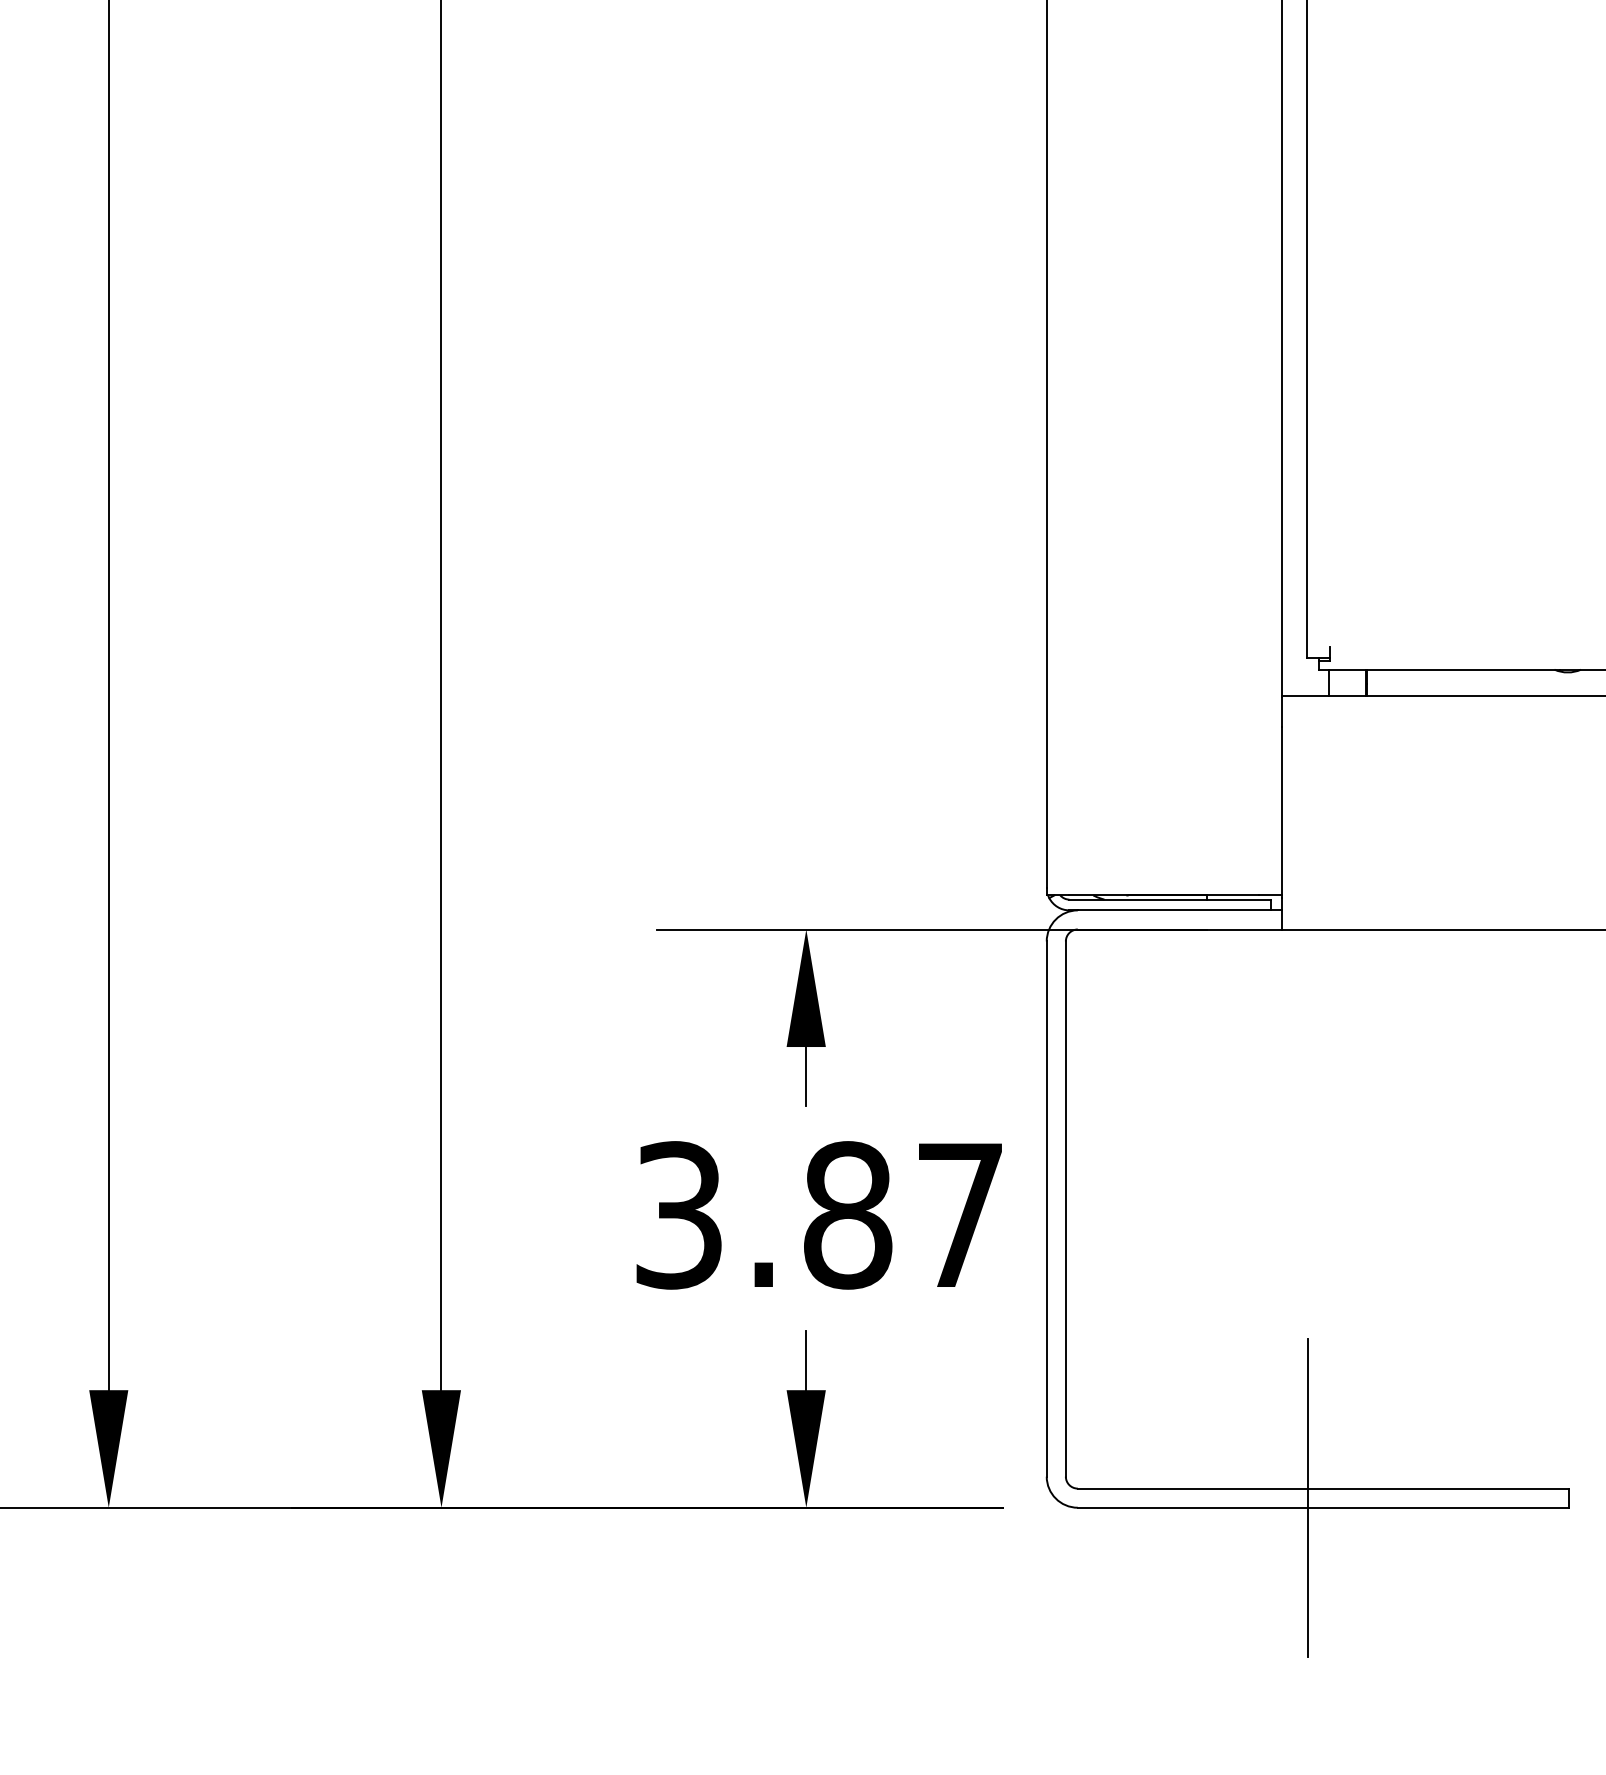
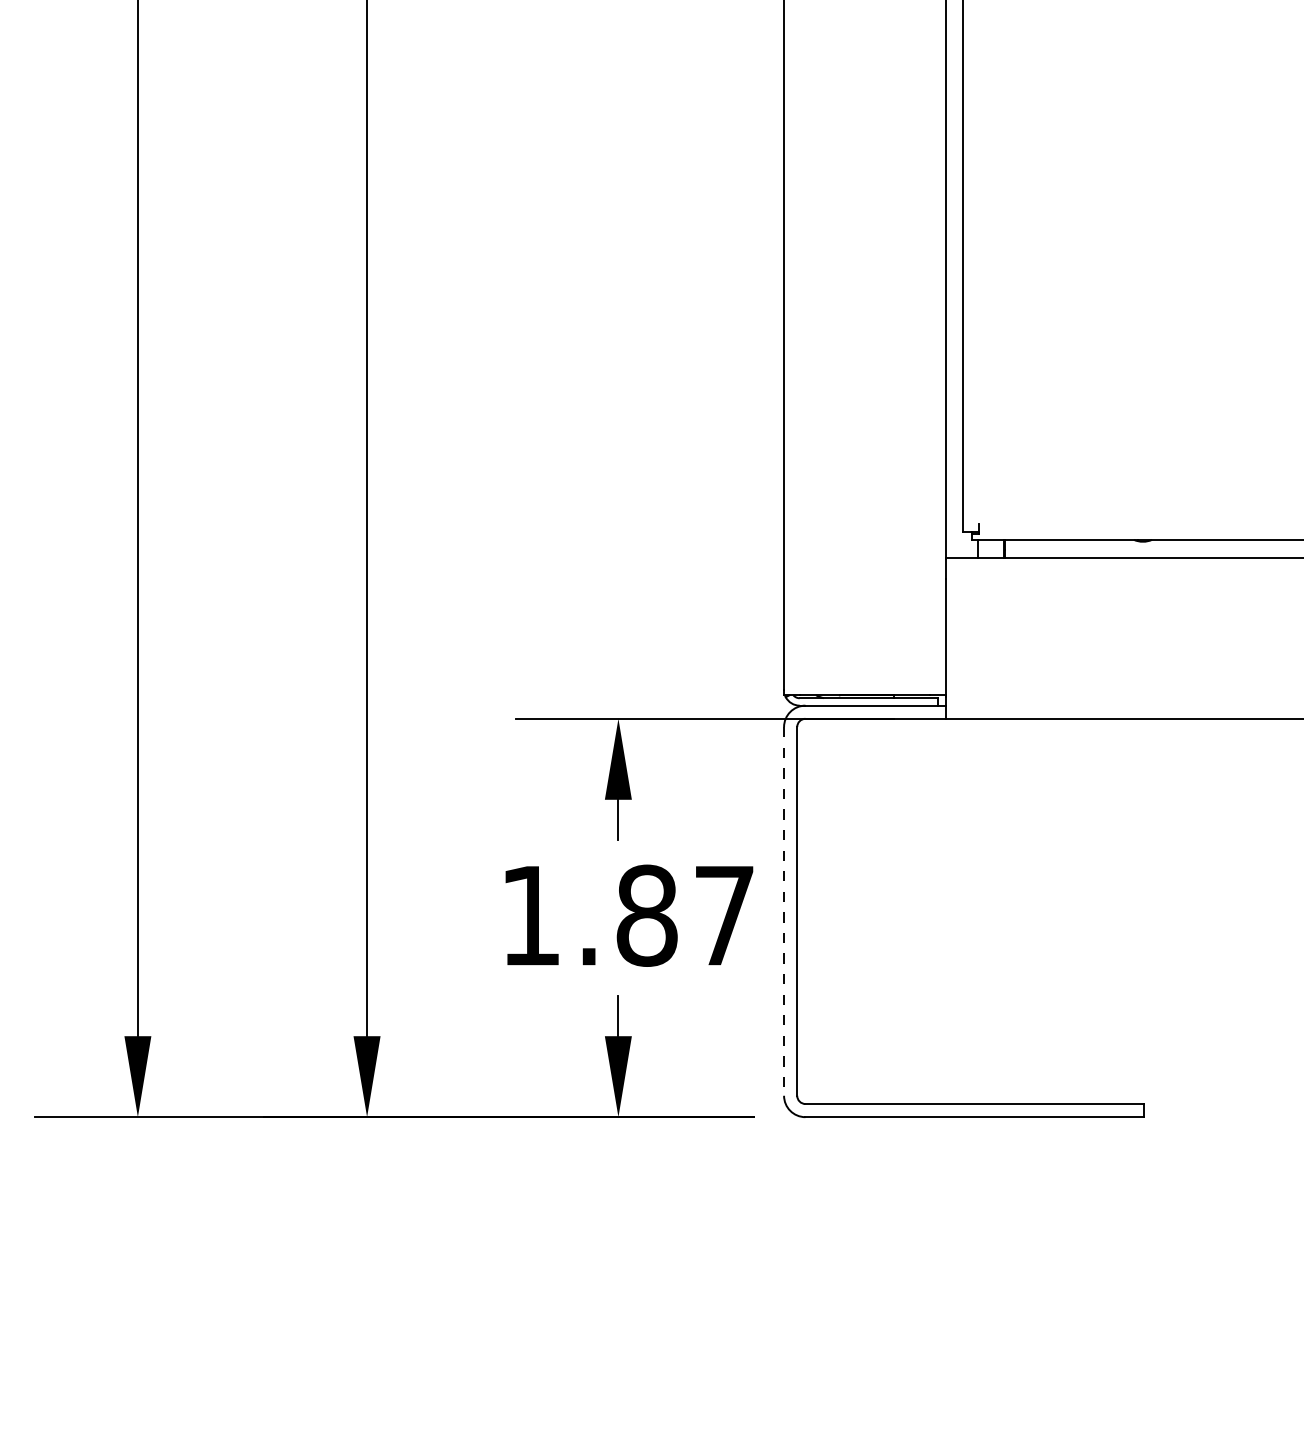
line: (1047, 1209) -> (784, 911), solid -> dashed
text: (678, 1214) -> (530, 915), 3.87 -> 1.87
line: (1308, 1498) -> (964, 1110), removed

